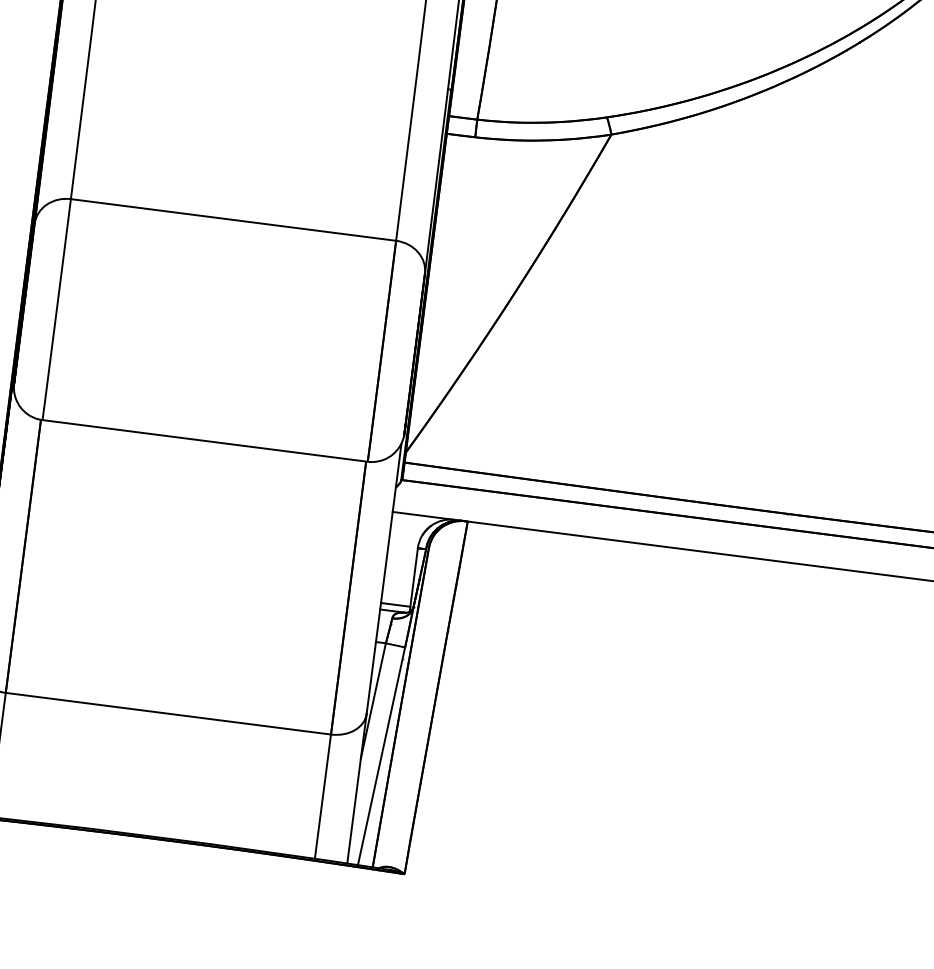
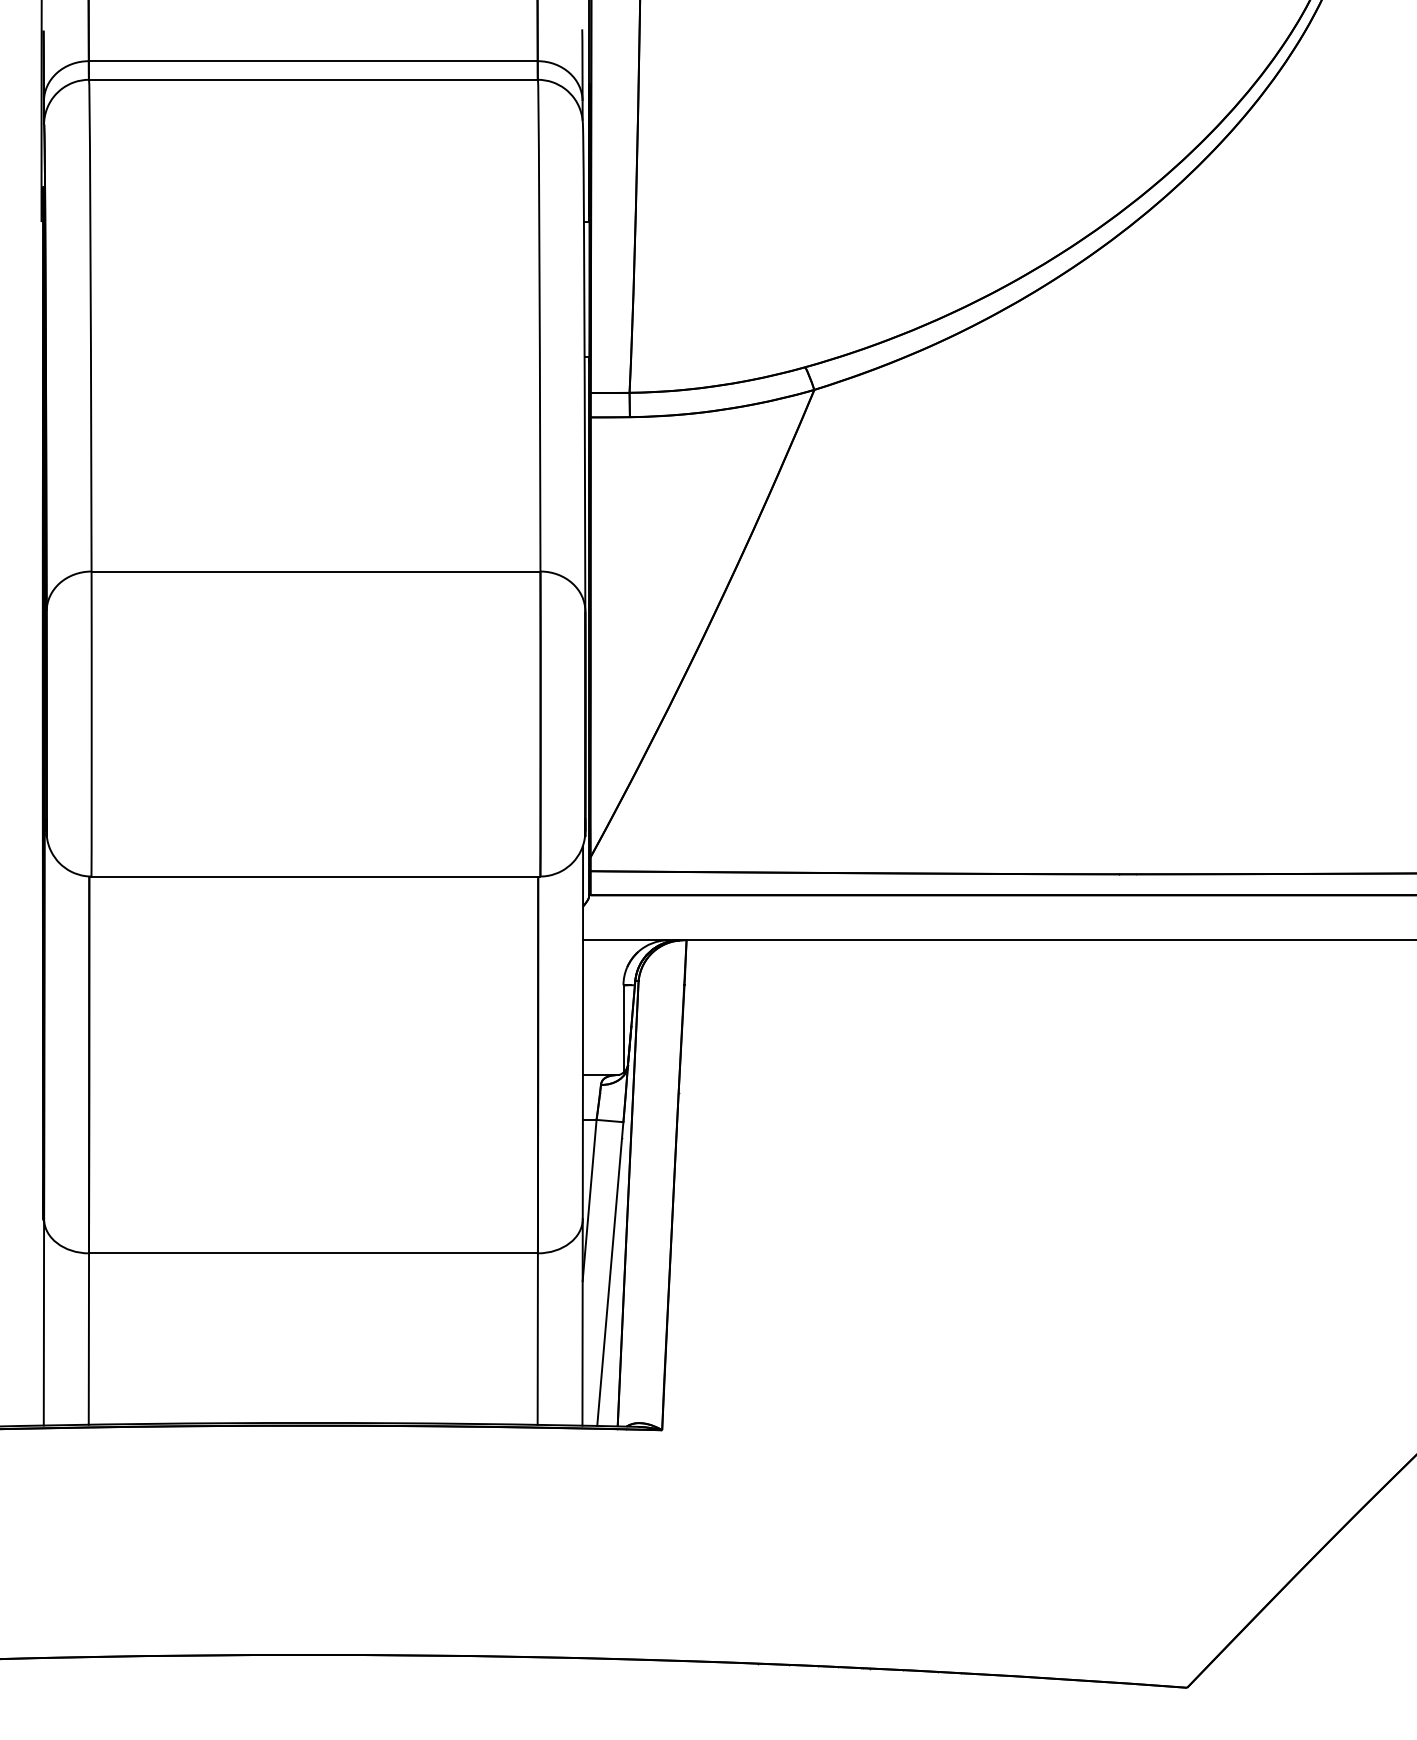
line: (395, 605) -> (602, 1066), removed

